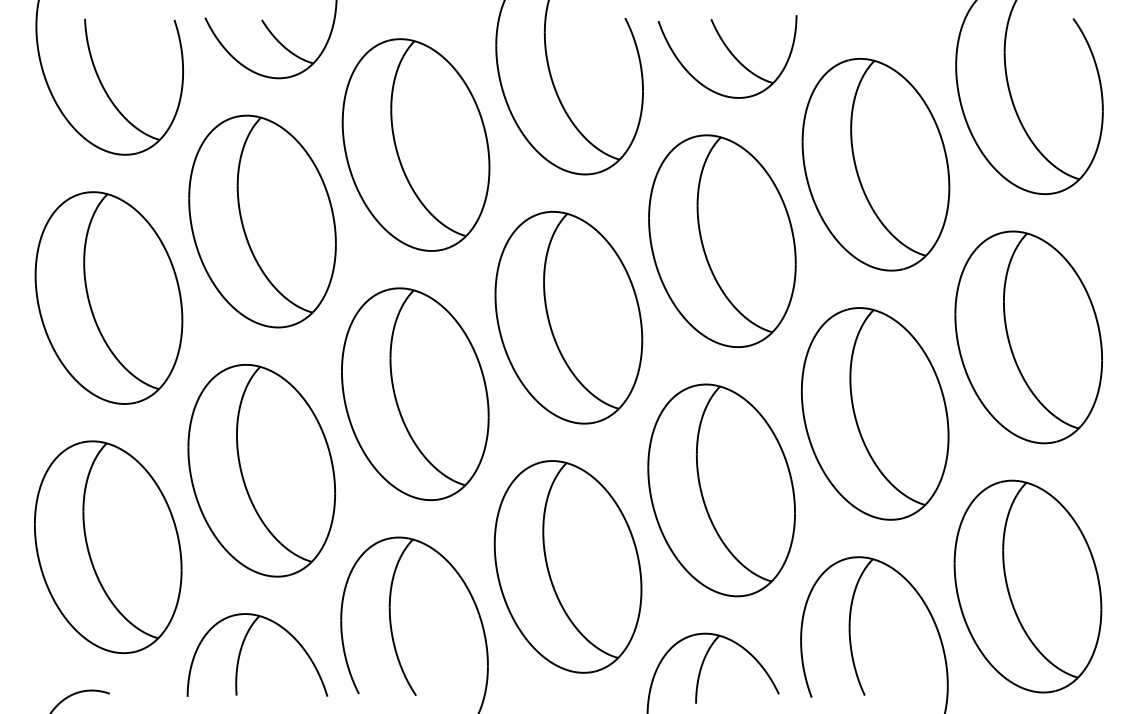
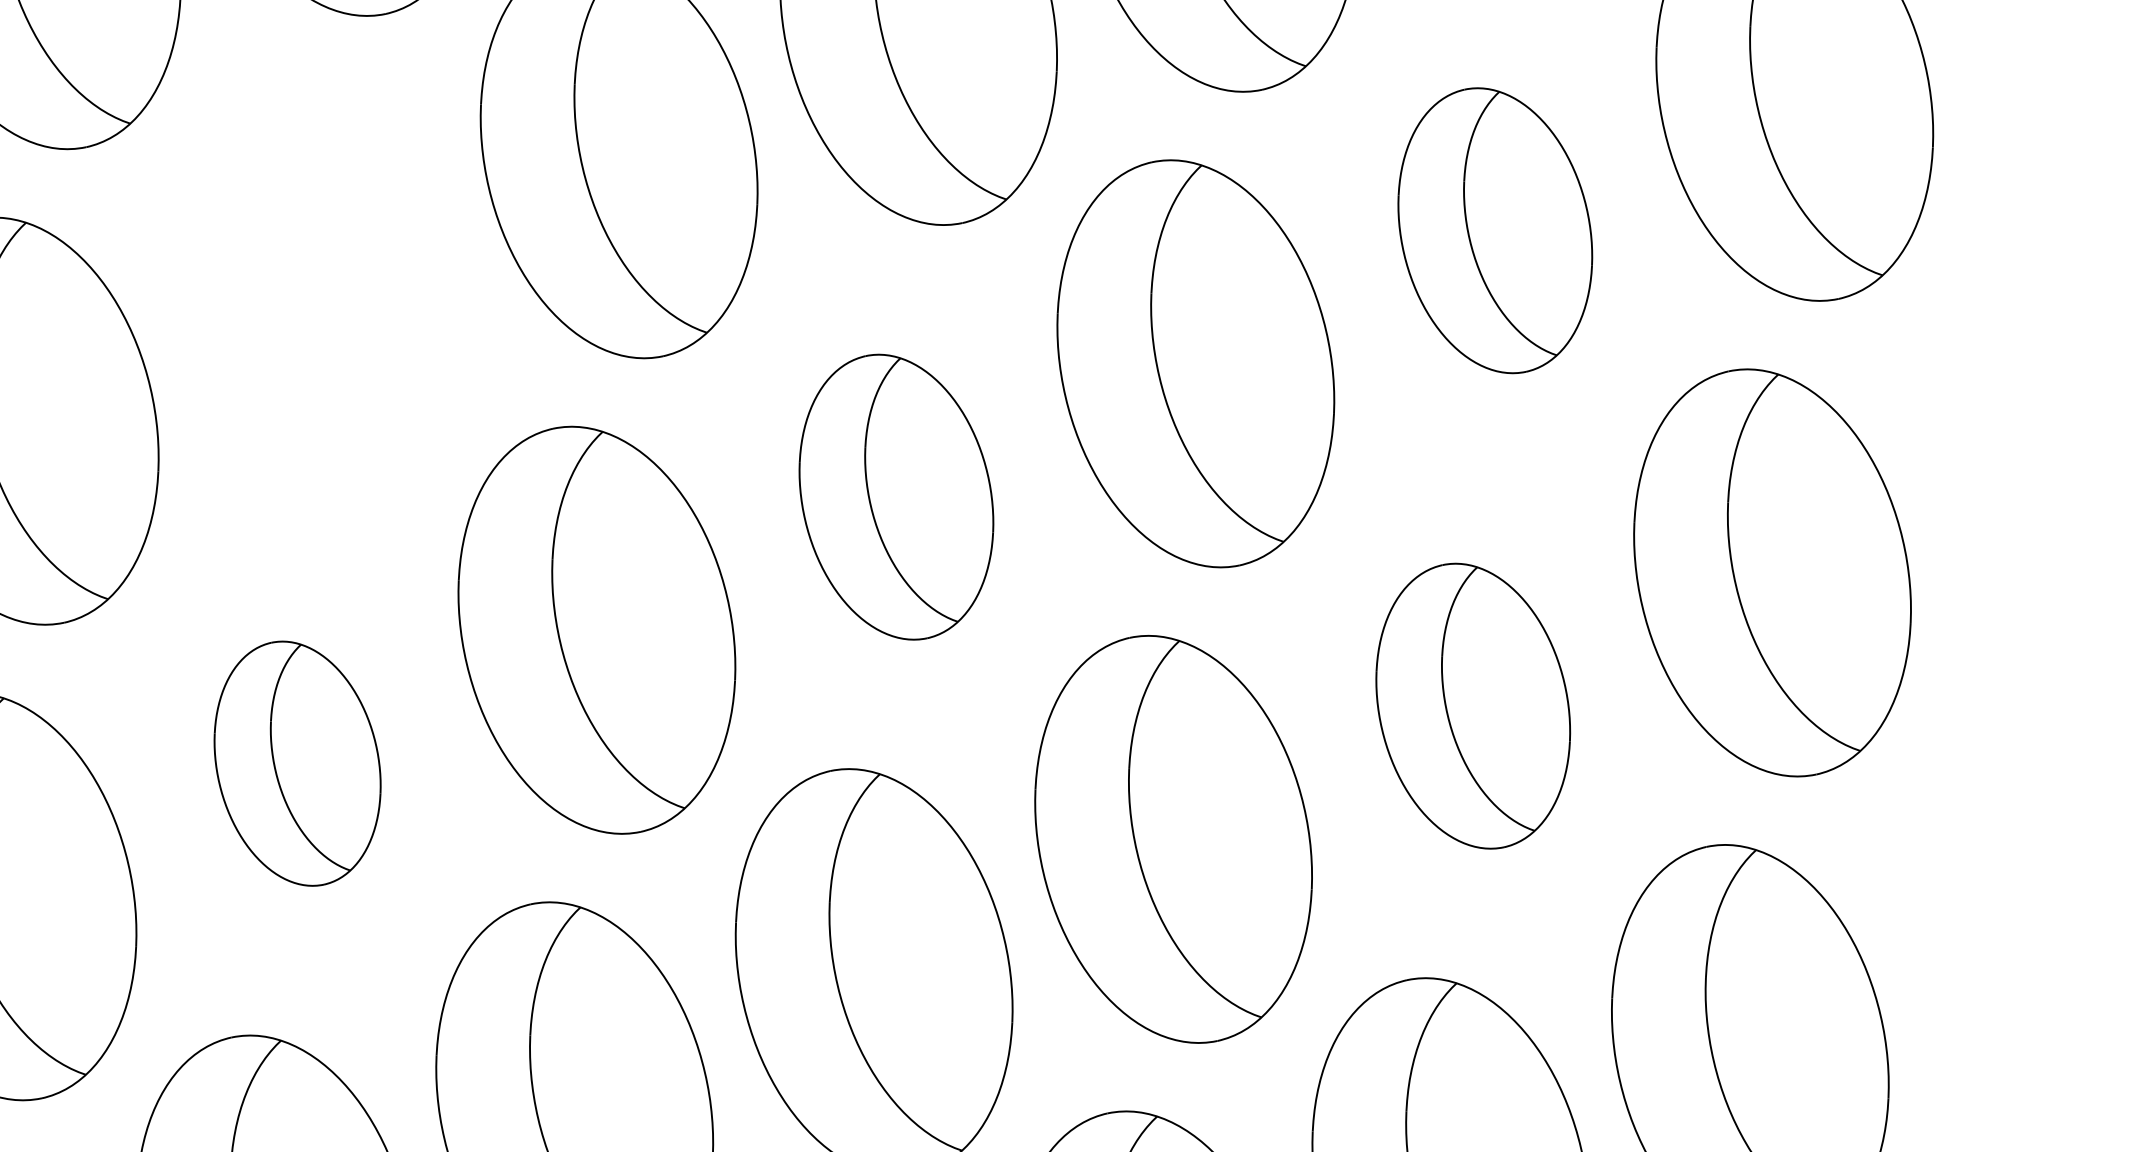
part: (875, 164) -> (1494, 230), size x0.7
part: (262, 221) -> (319, 287), removed
part: (568, 317) -> (895, 496), size x0.7
part: (875, 413) -> (1473, 705), size x0.7
part: (261, 470) -> (296, 763), size x0.6

